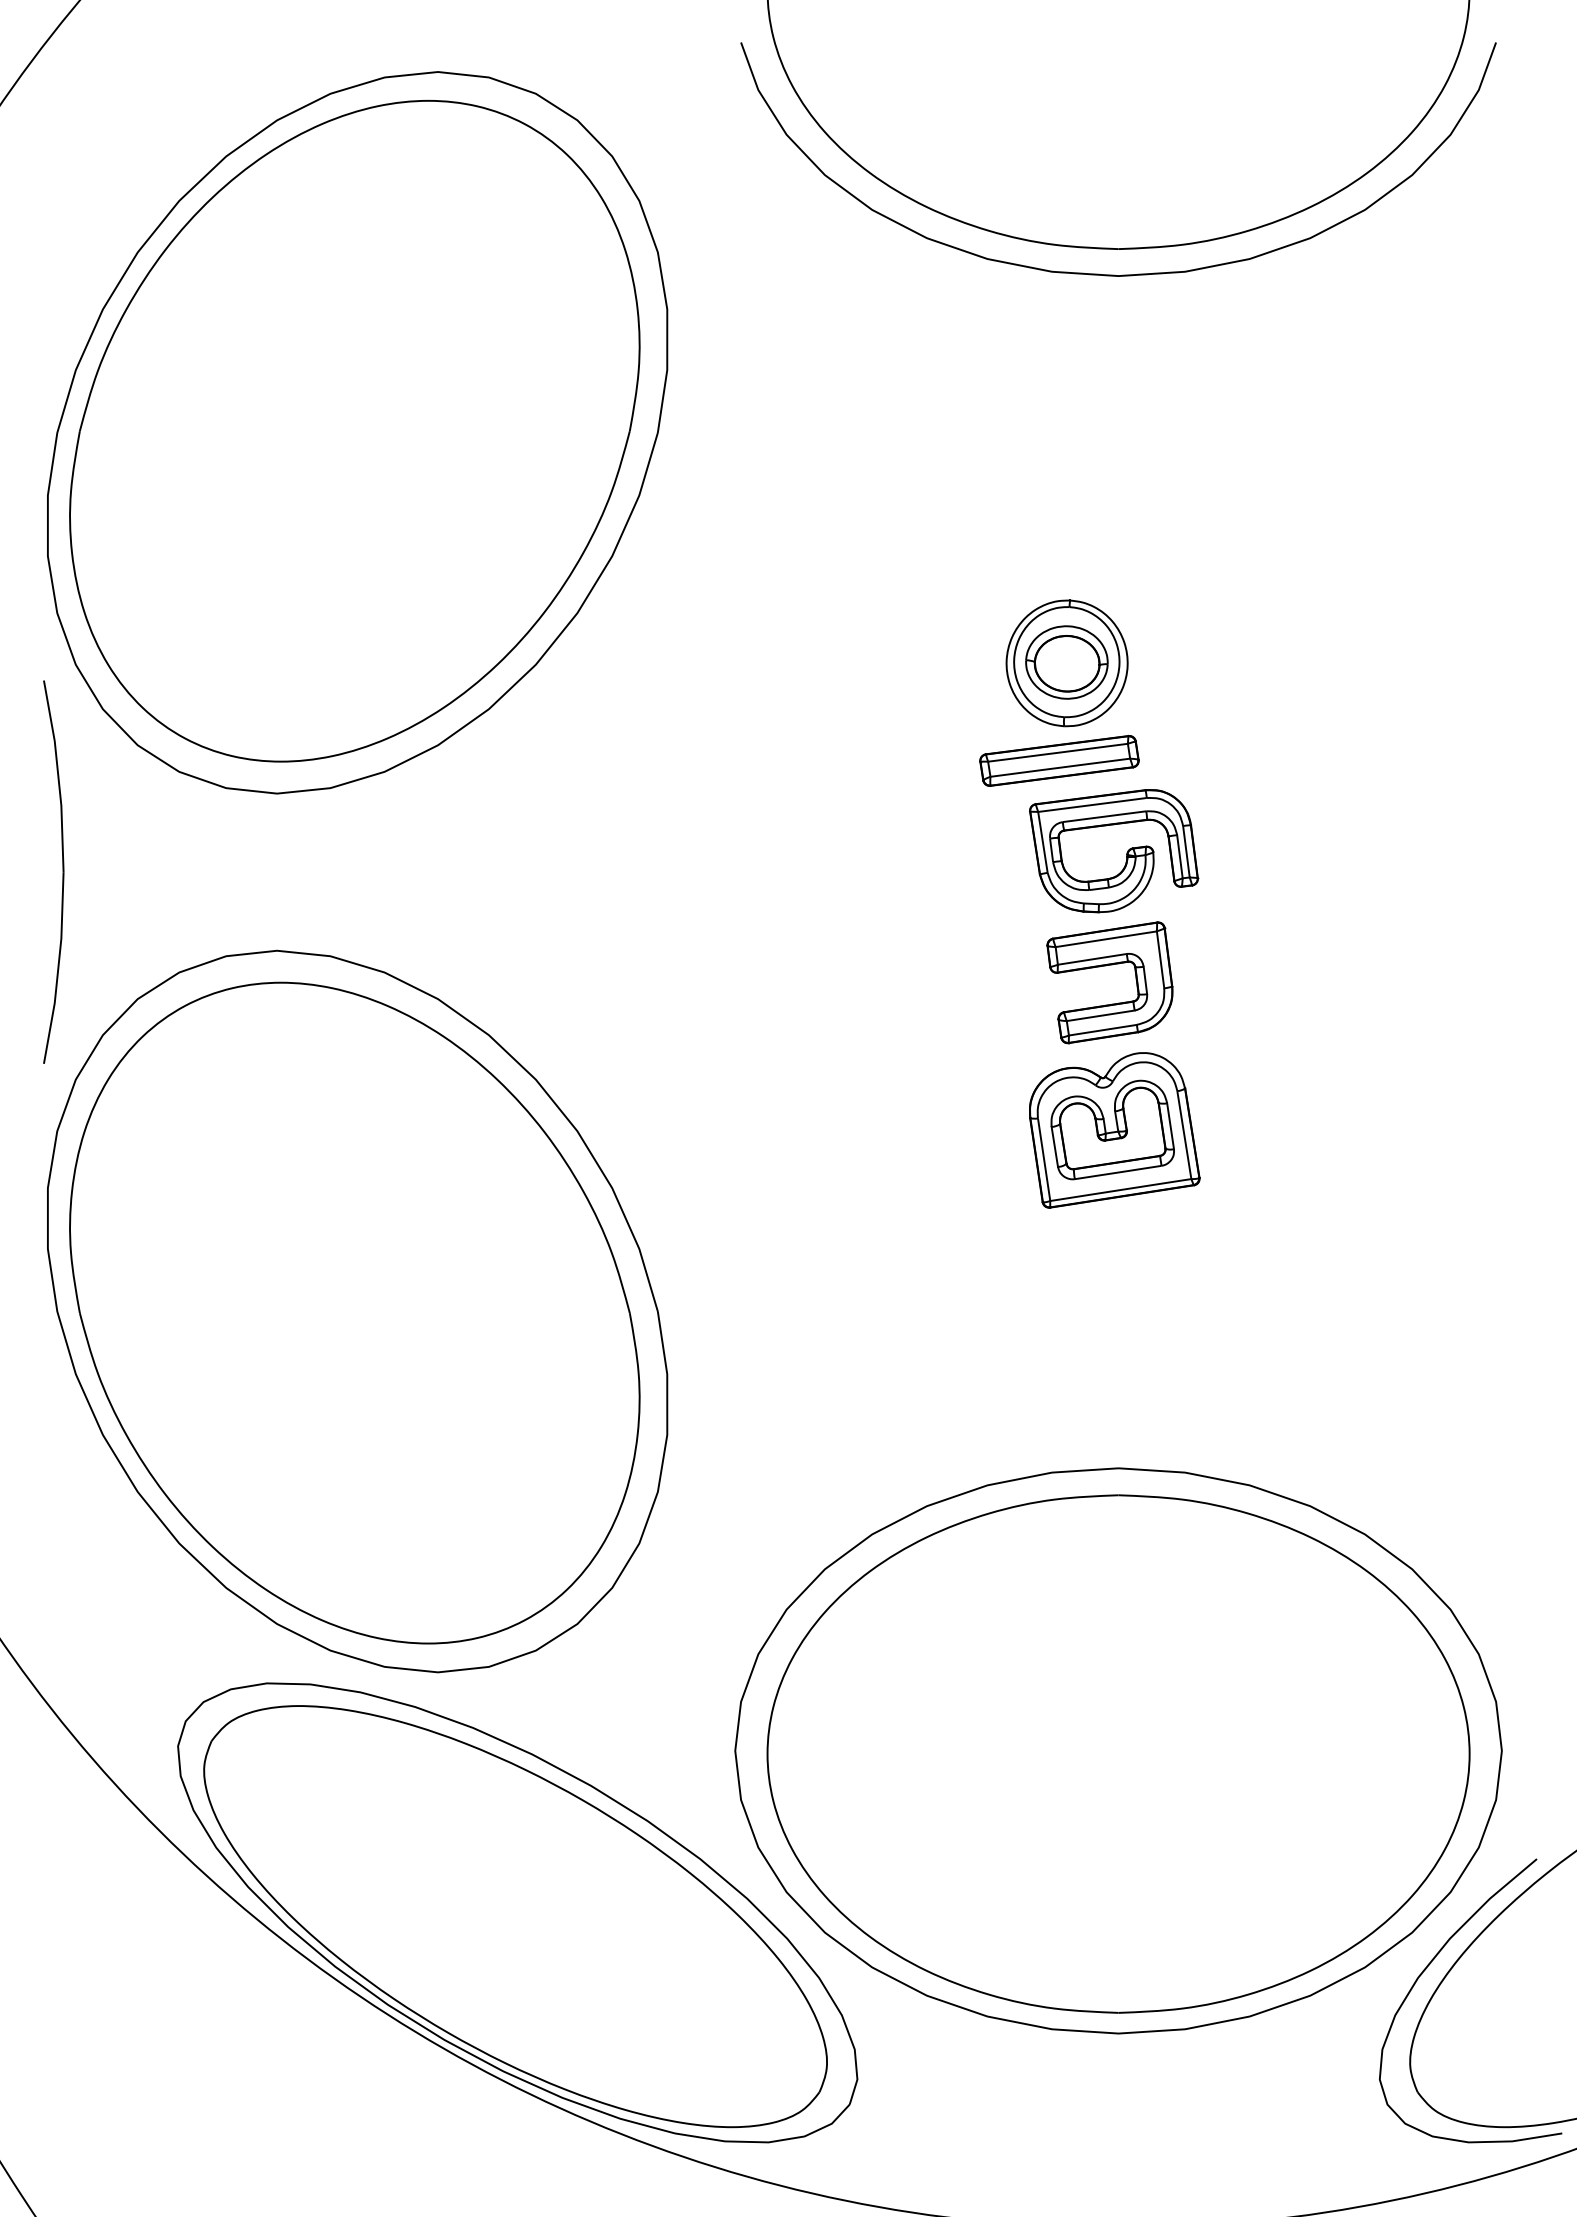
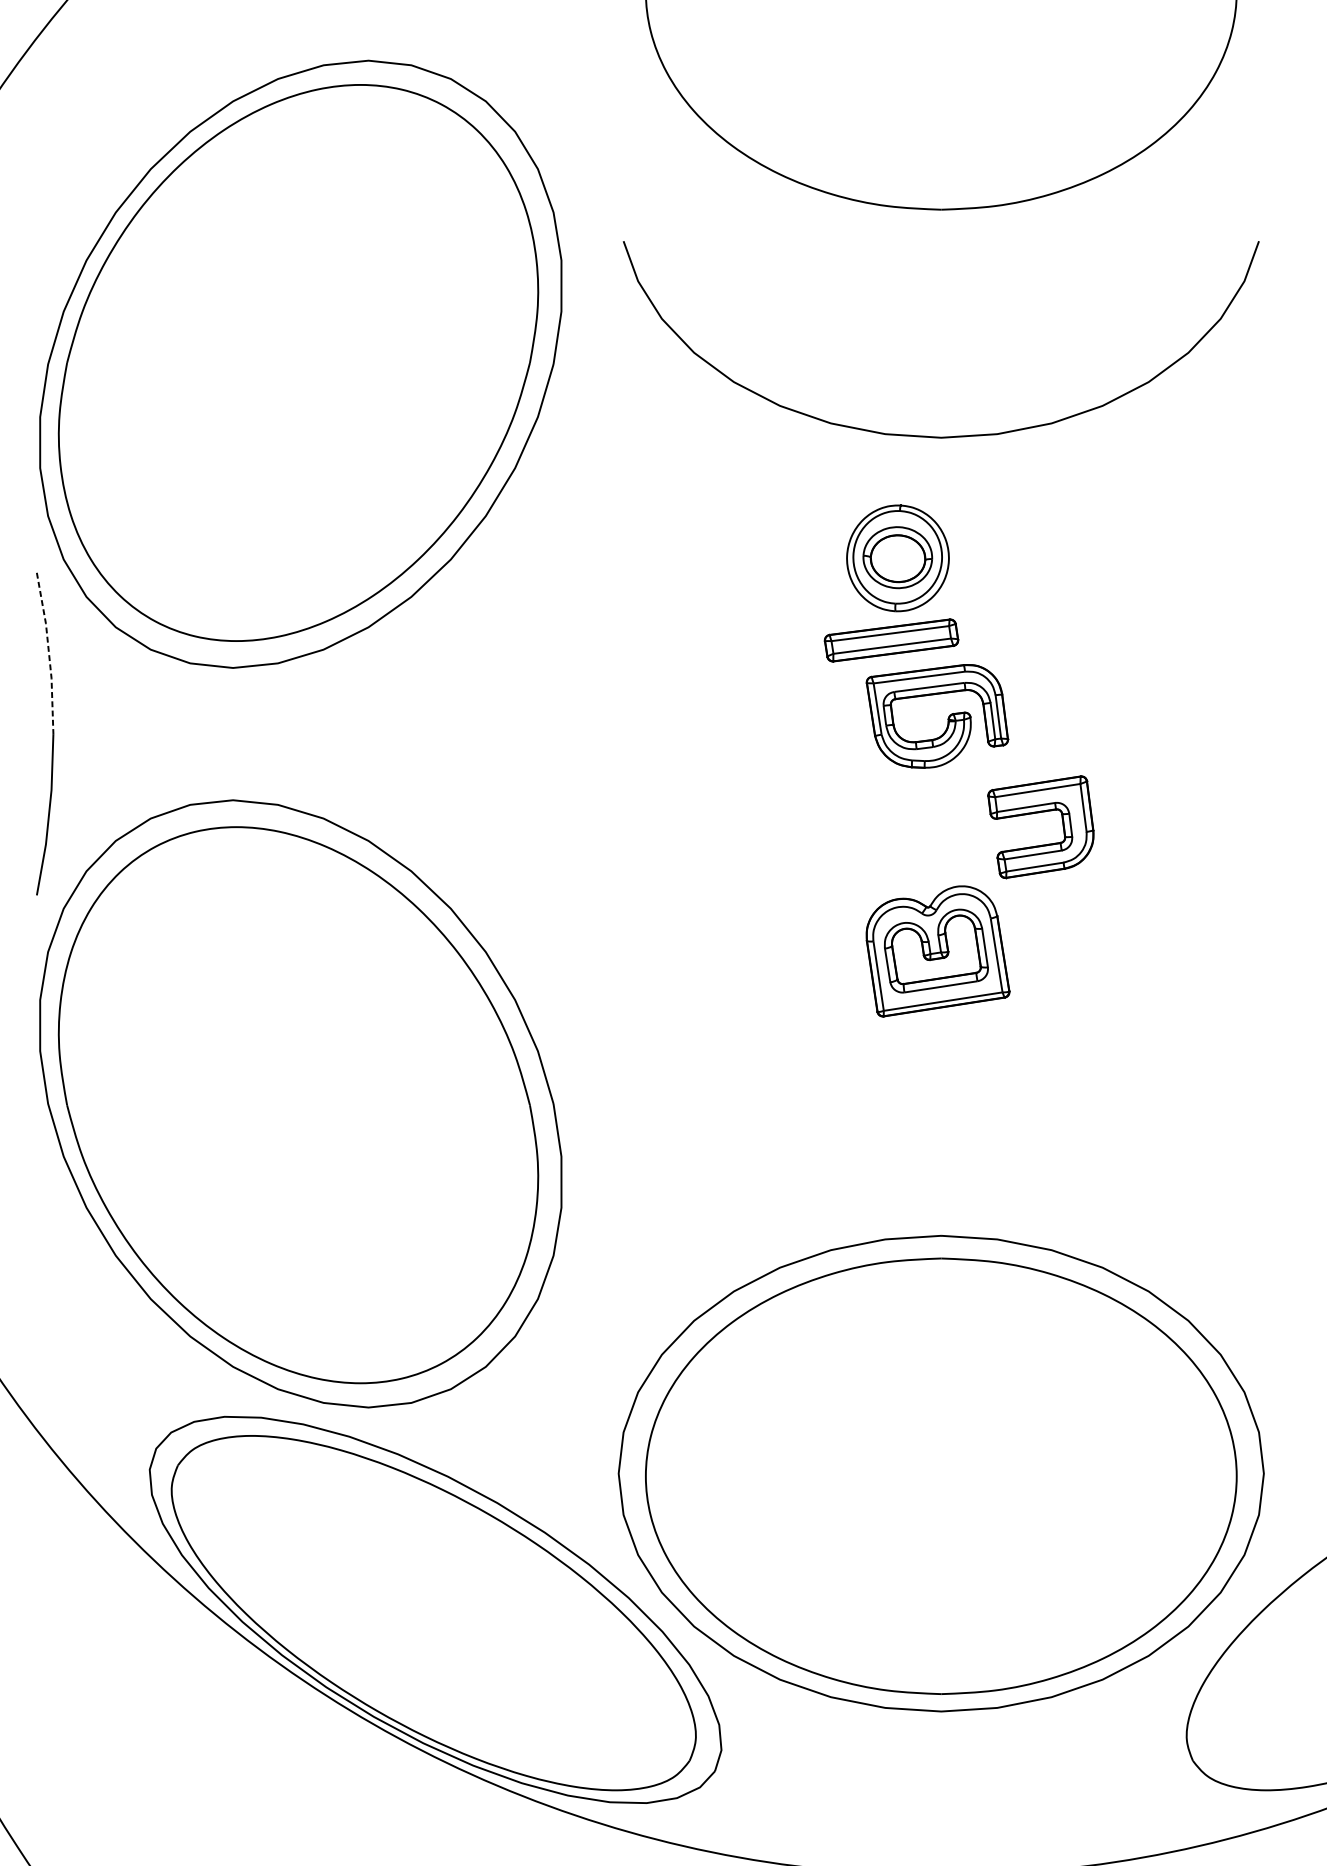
curve: (1114, 274) -> (937, 436), moved
line: (58, 775) -> (49, 652), solid -> dashed
part: (1106, 966) -> (1038, 813), moved
curve: (1431, 1963) -> (1204, 1652), removed

